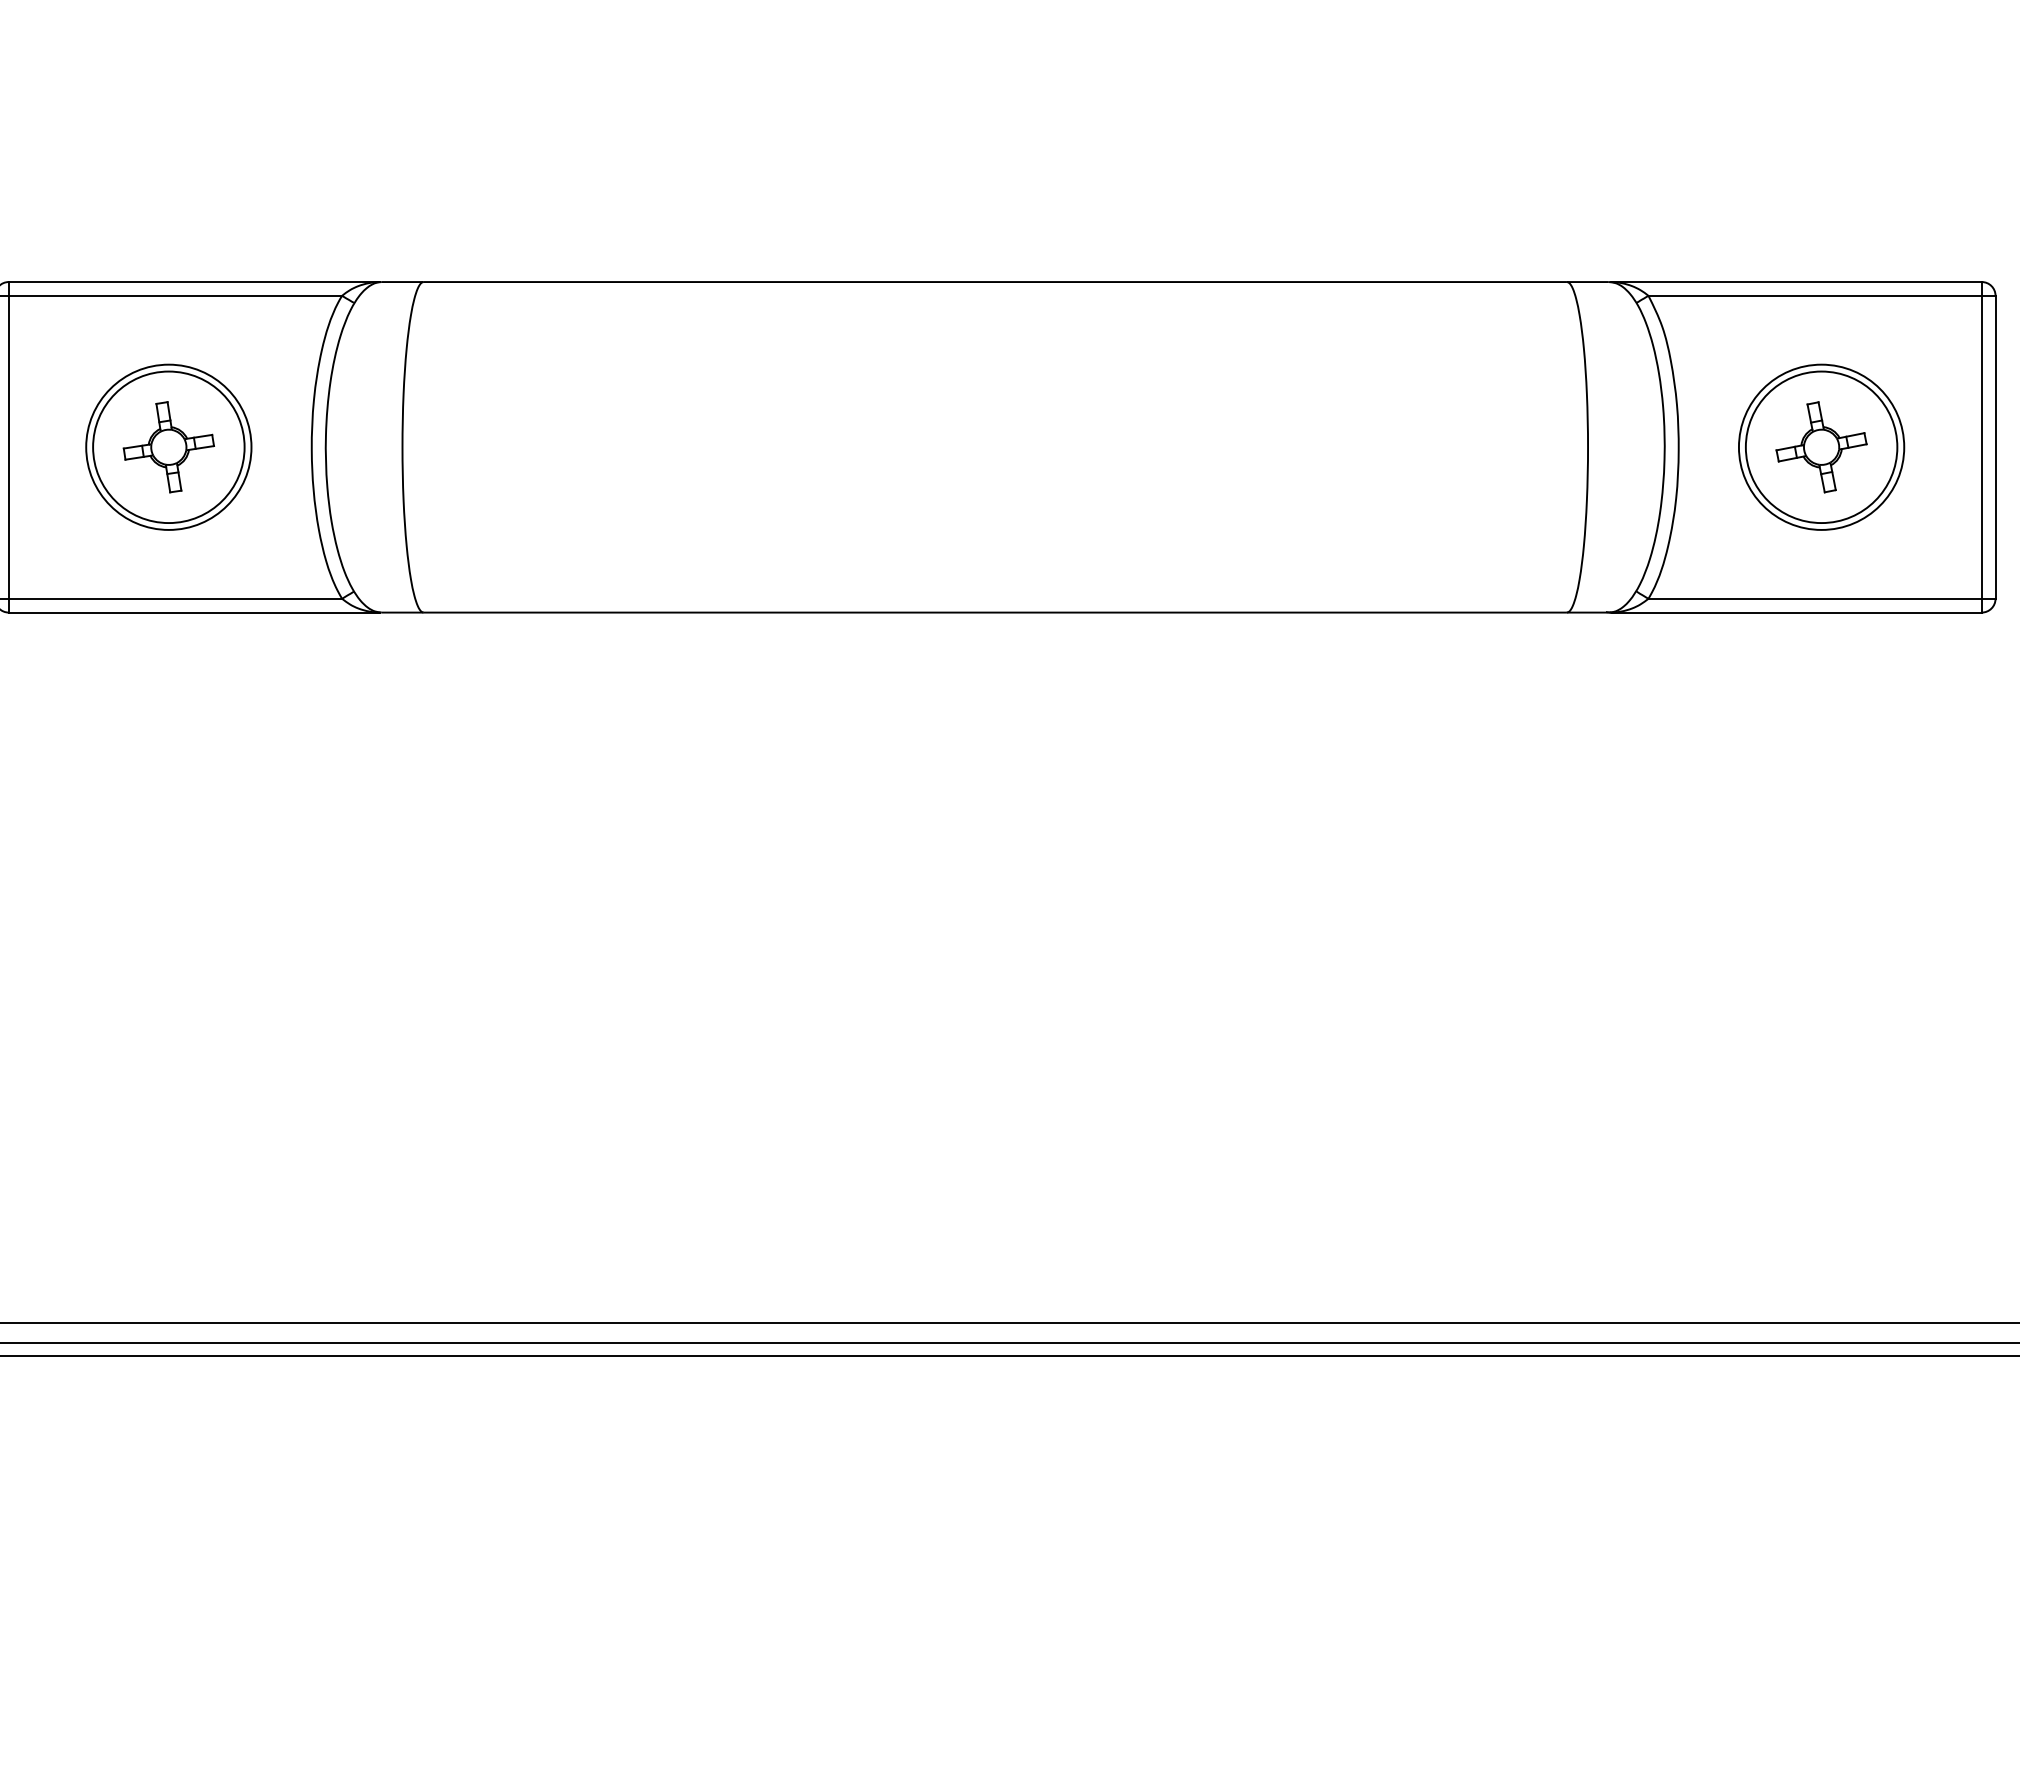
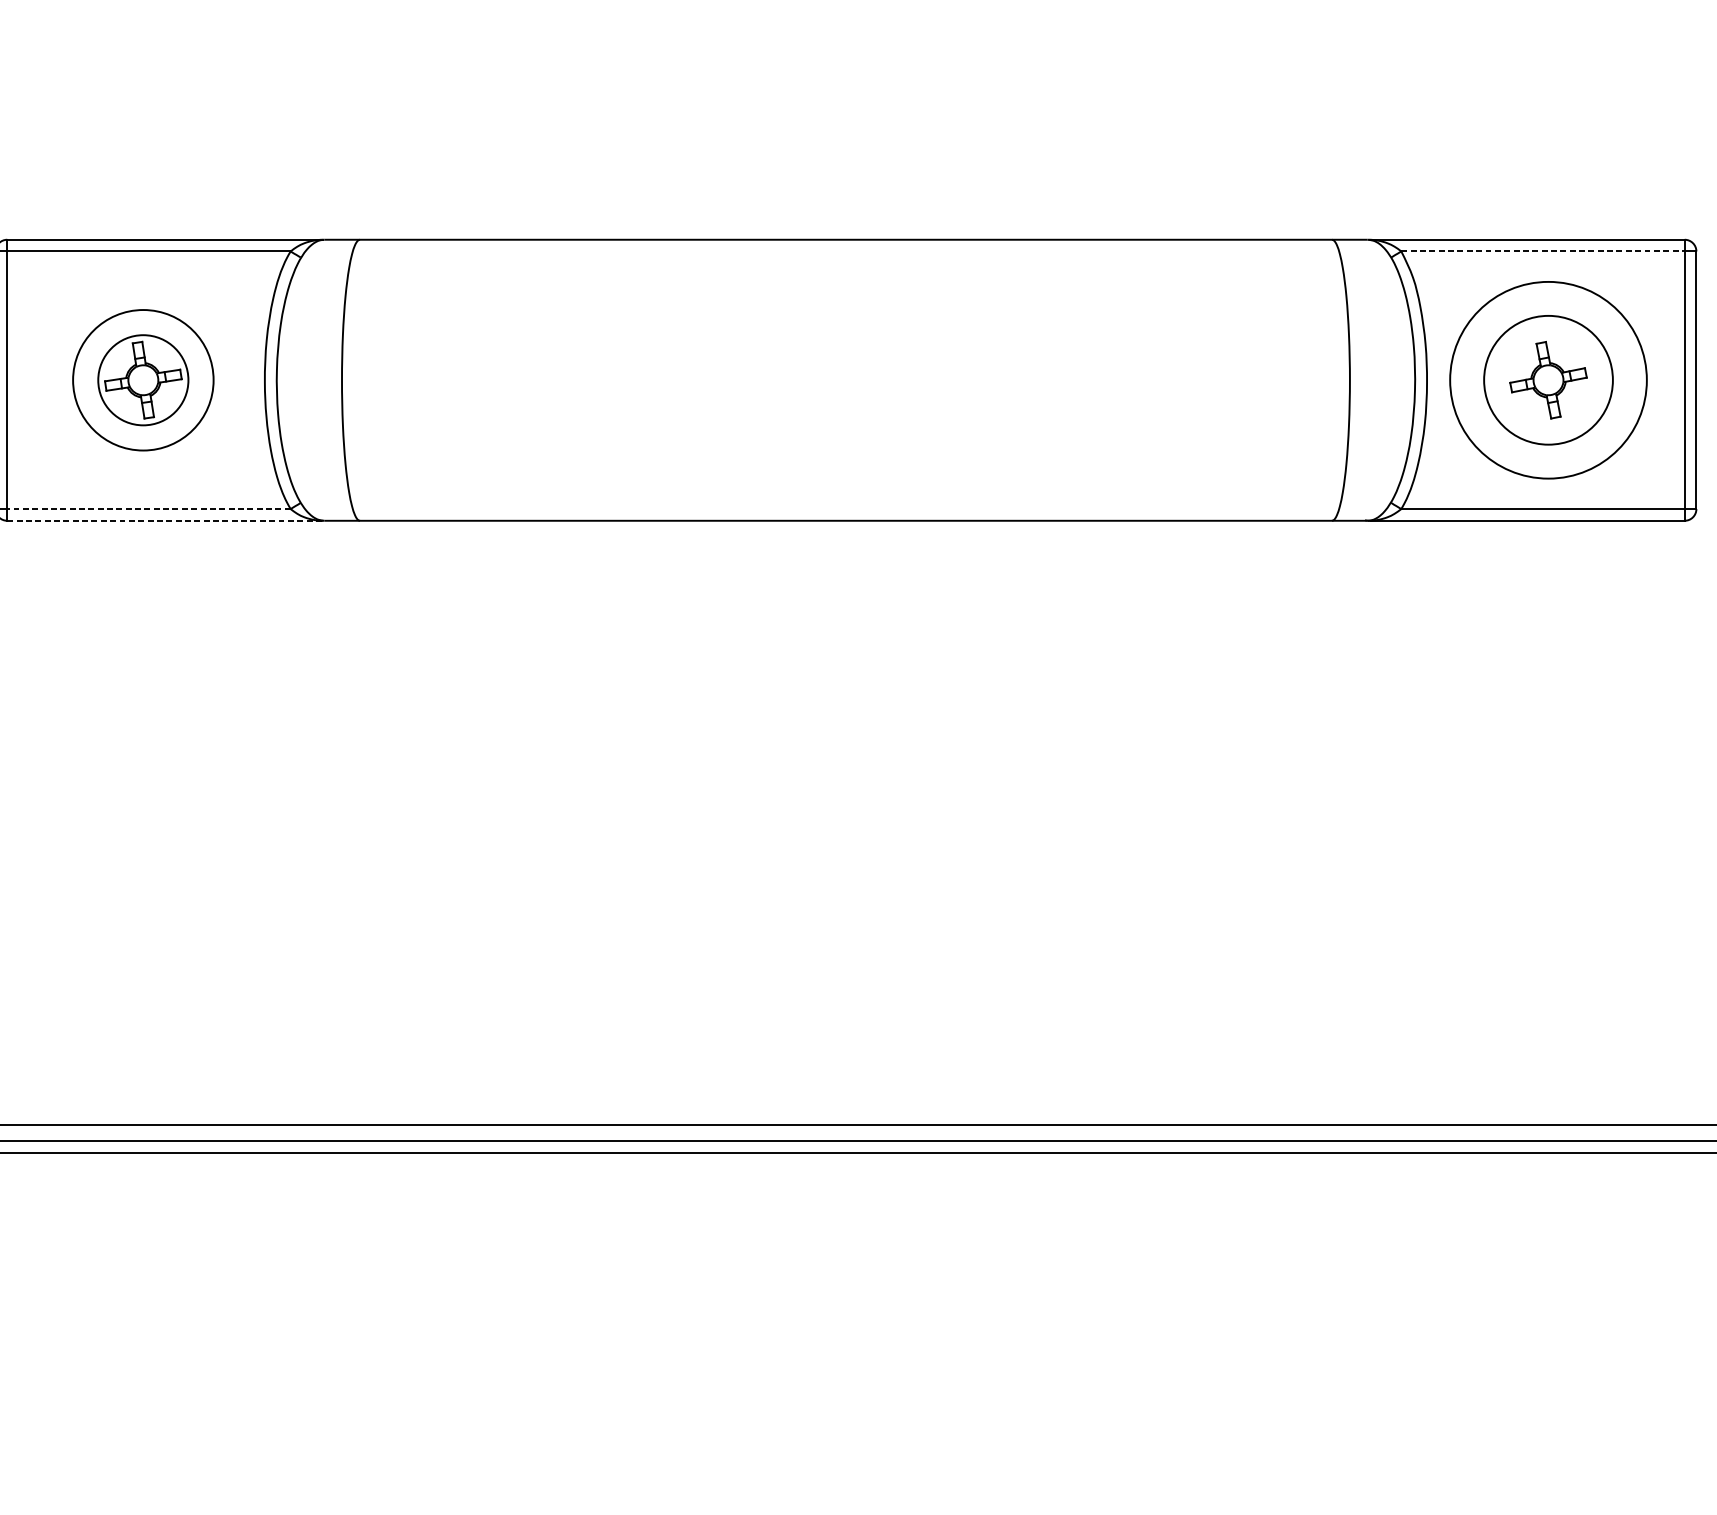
line: (1815, 295) -> (1543, 251), solid -> dashed
circle: (1821, 446) -> (1548, 379), size x1.4
circle: (168, 447) -> (143, 380), size x0.7
line: (175, 598) -> (149, 508), solid -> dashed
line: (194, 612) -> (165, 520), solid -> dashed

